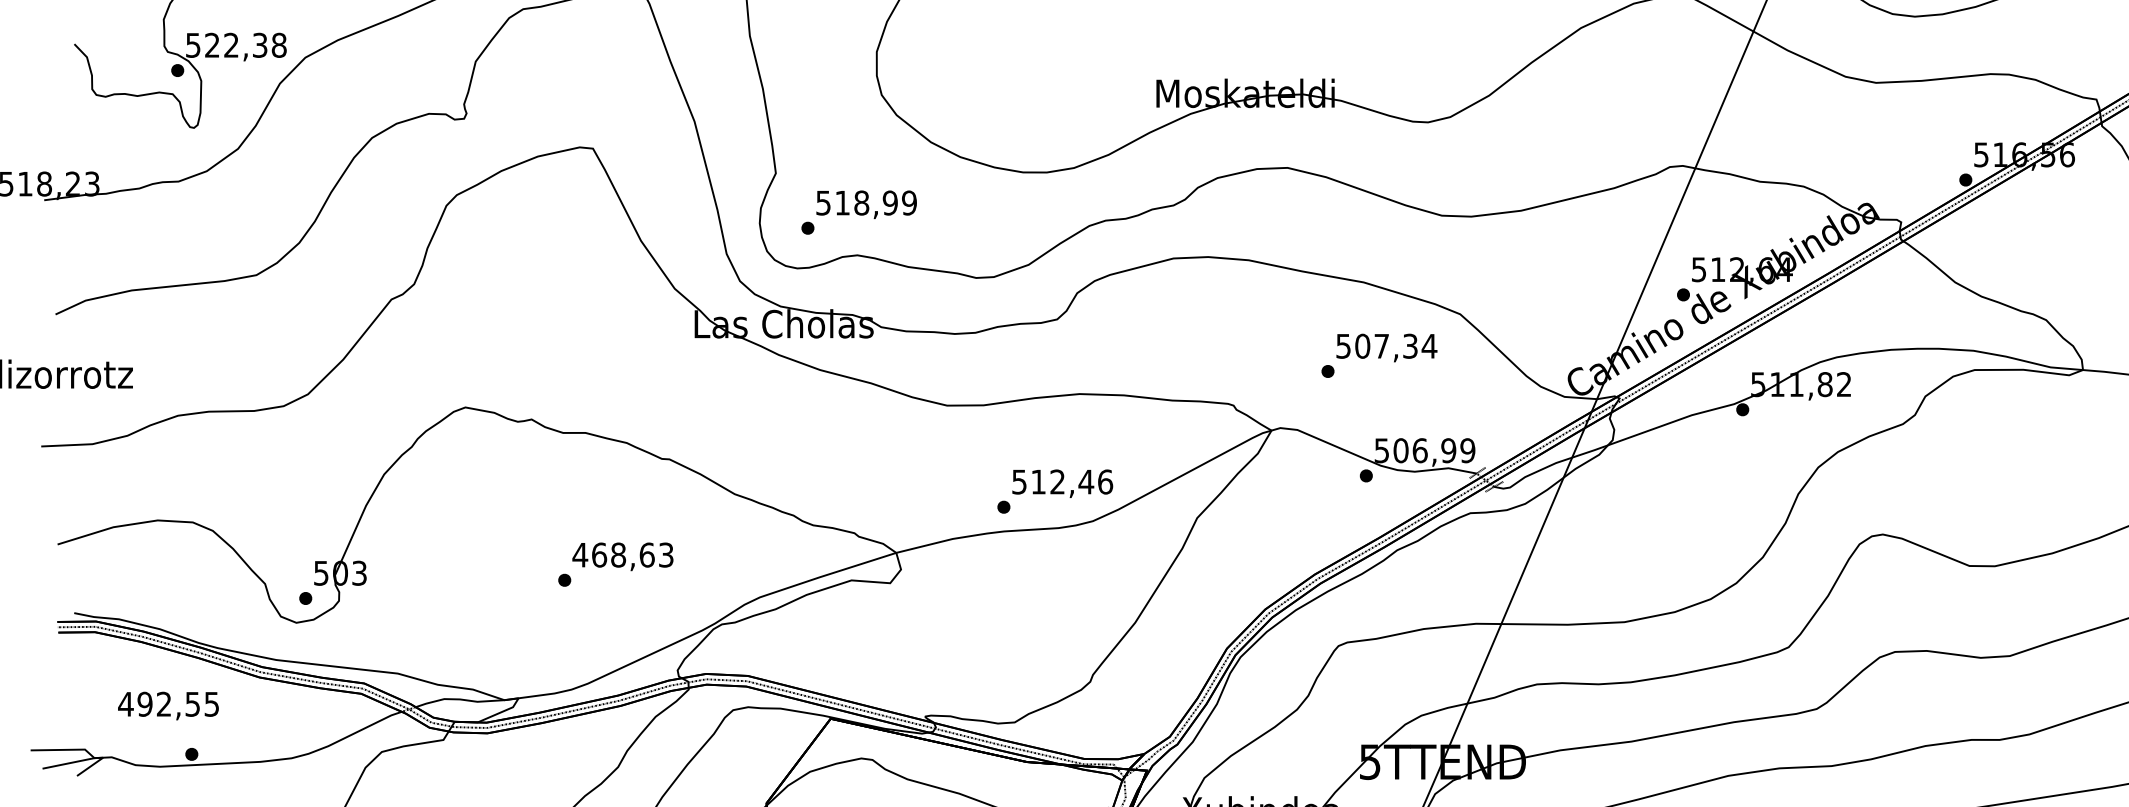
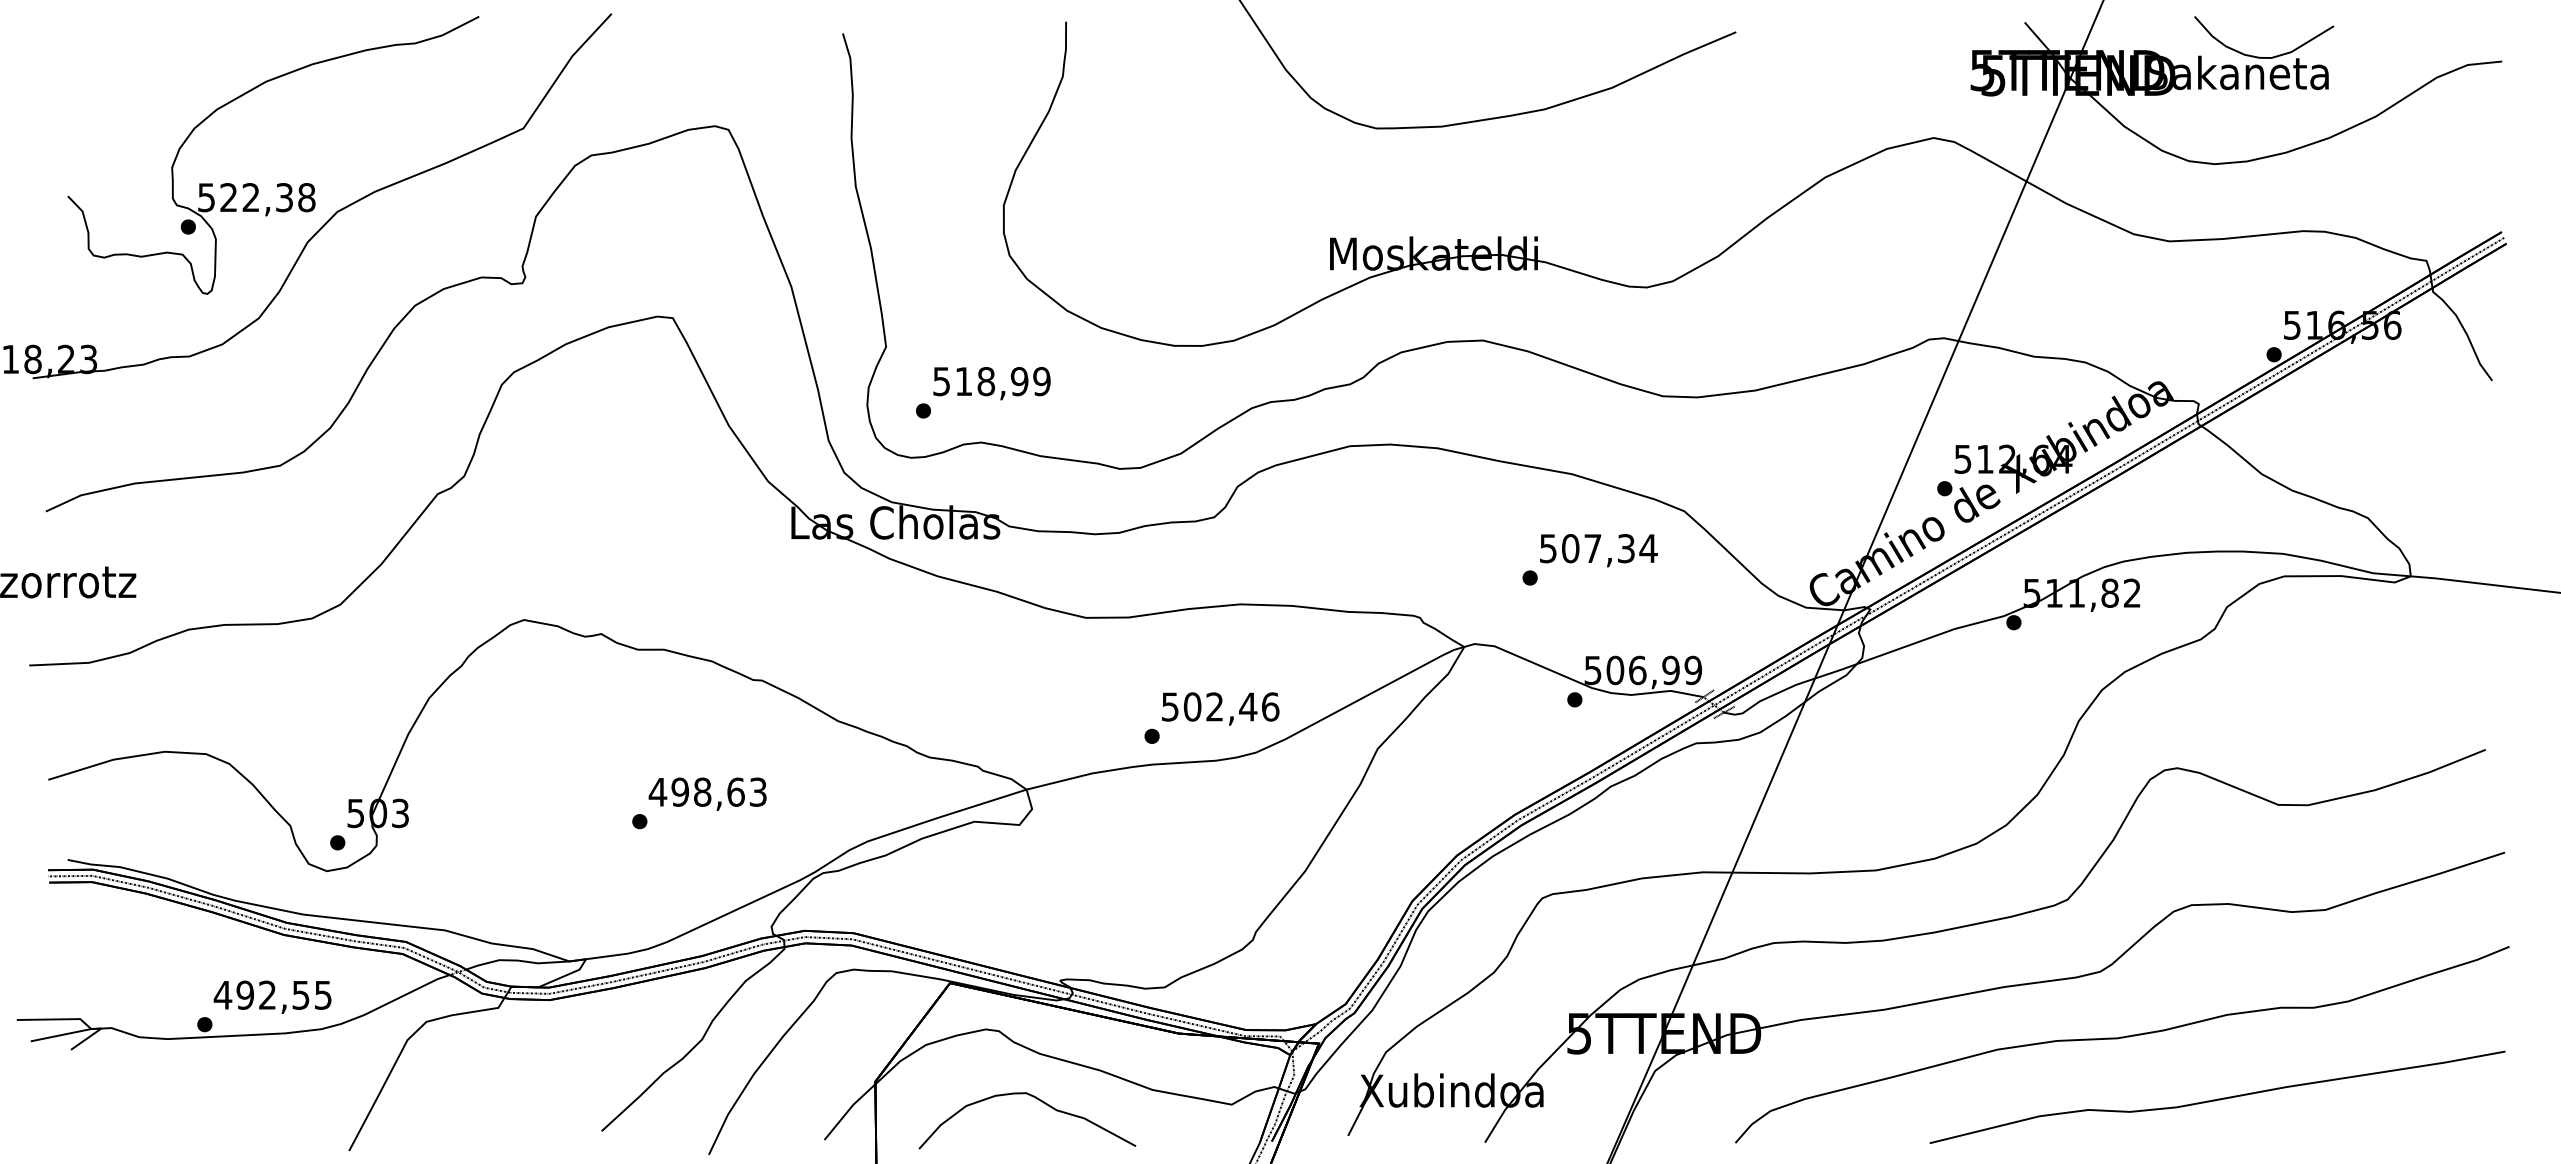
text: (1038, 481) -> (1192, 706), 512,46 -> 502,46
text: (599, 554) -> (680, 791), 468,63 -> 498,63
text: (168, 705) -> (272, 996), moved

